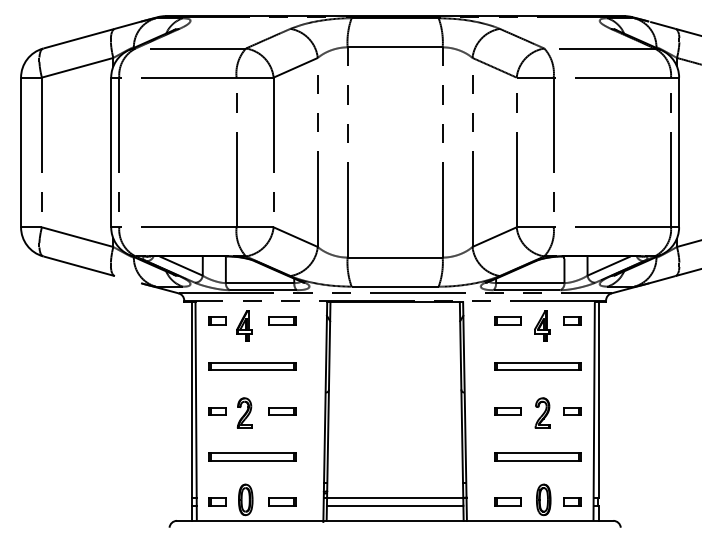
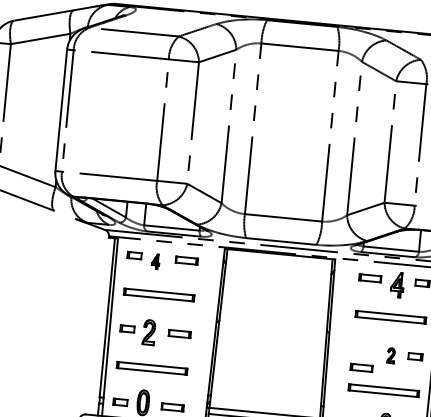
part: (244, 325) -> (155, 261), size x0.6
part: (507, 411) -> (361, 367), moved
part: (542, 412) -> (391, 355), size x0.6

